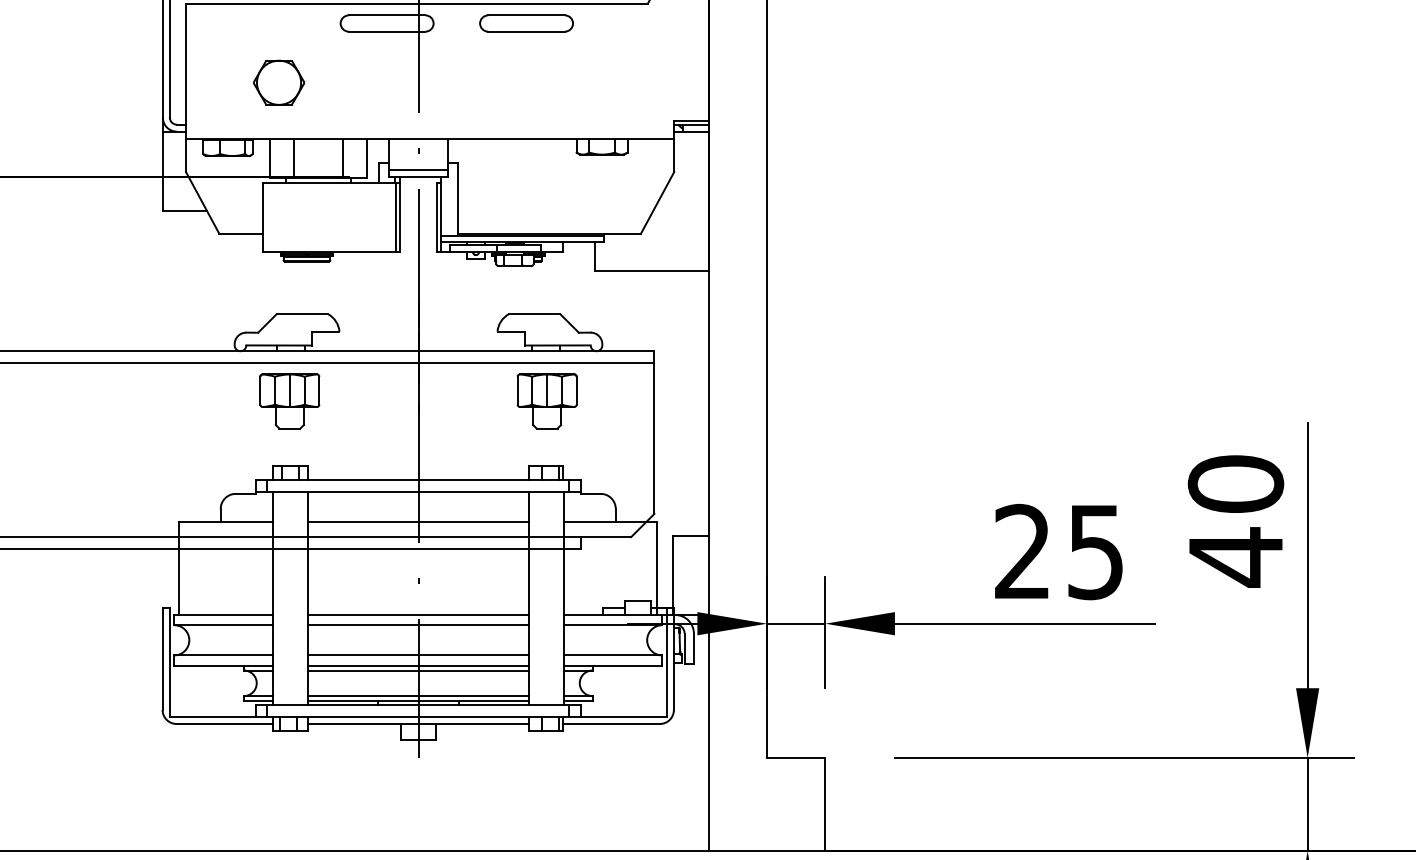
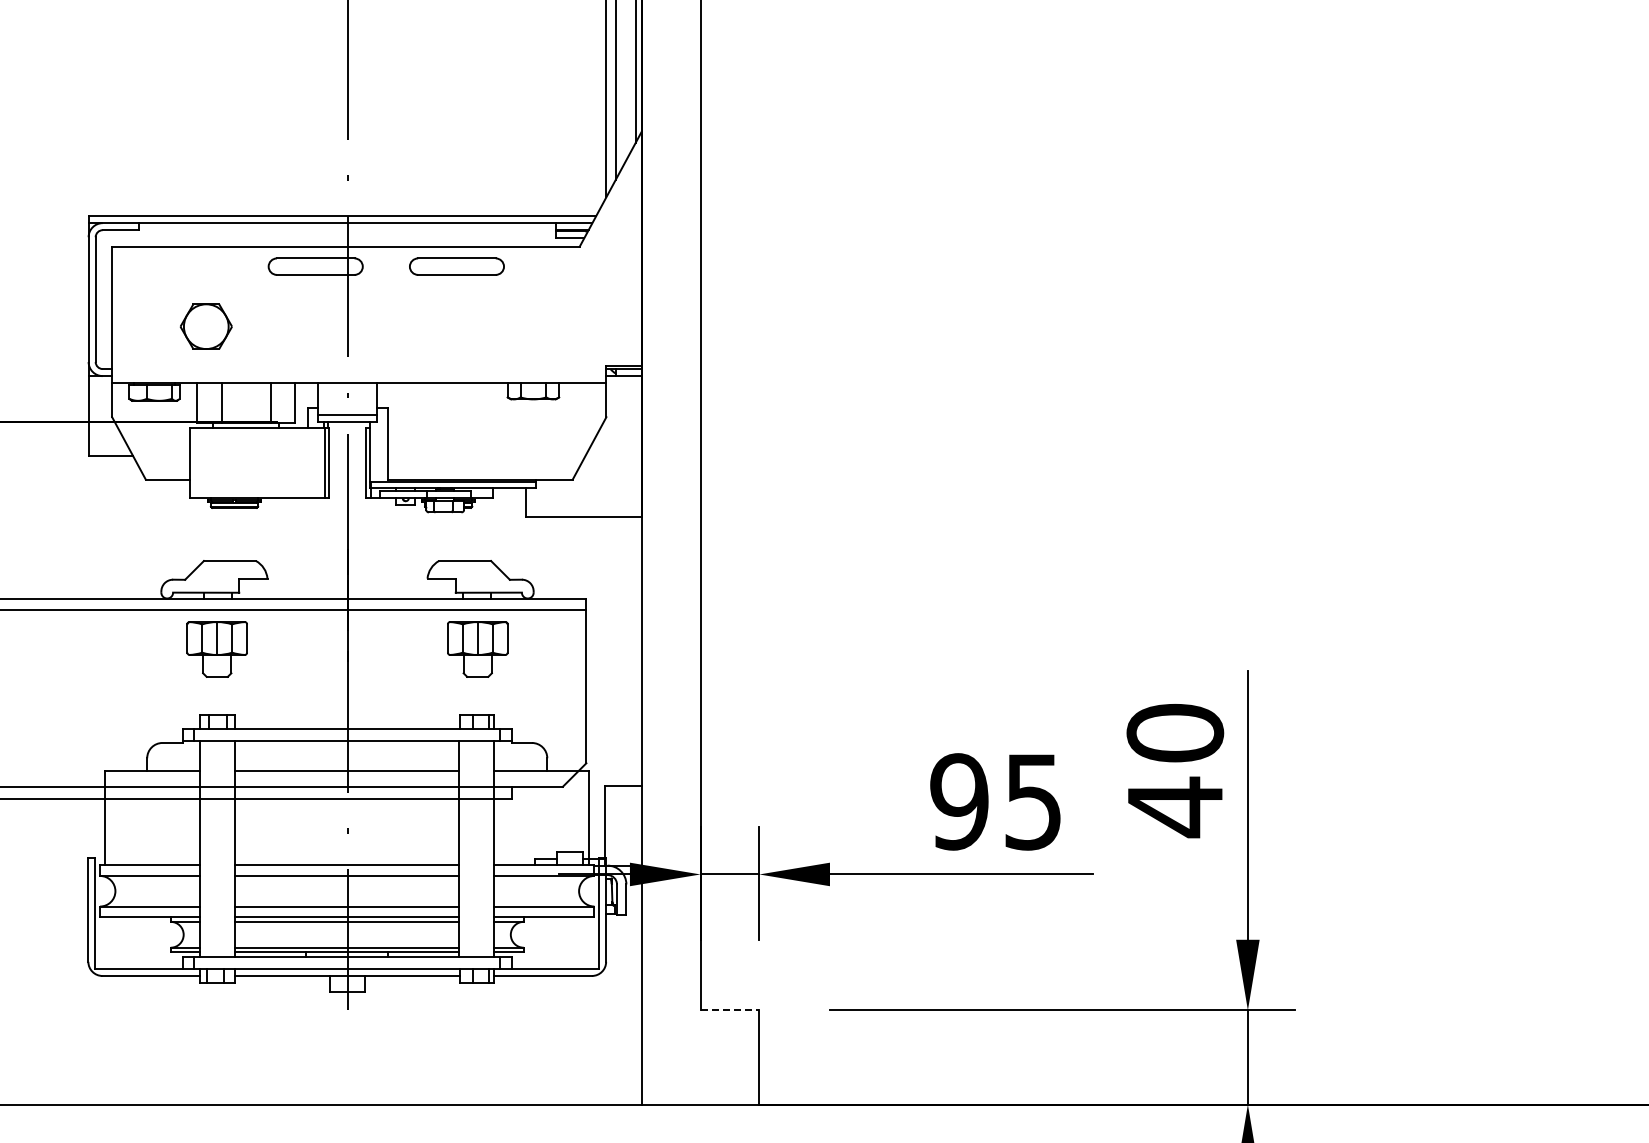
text: (1022, 551) -> (959, 801), 25 -> 95
line: (796, 758) -> (730, 1010), solid -> dashed

